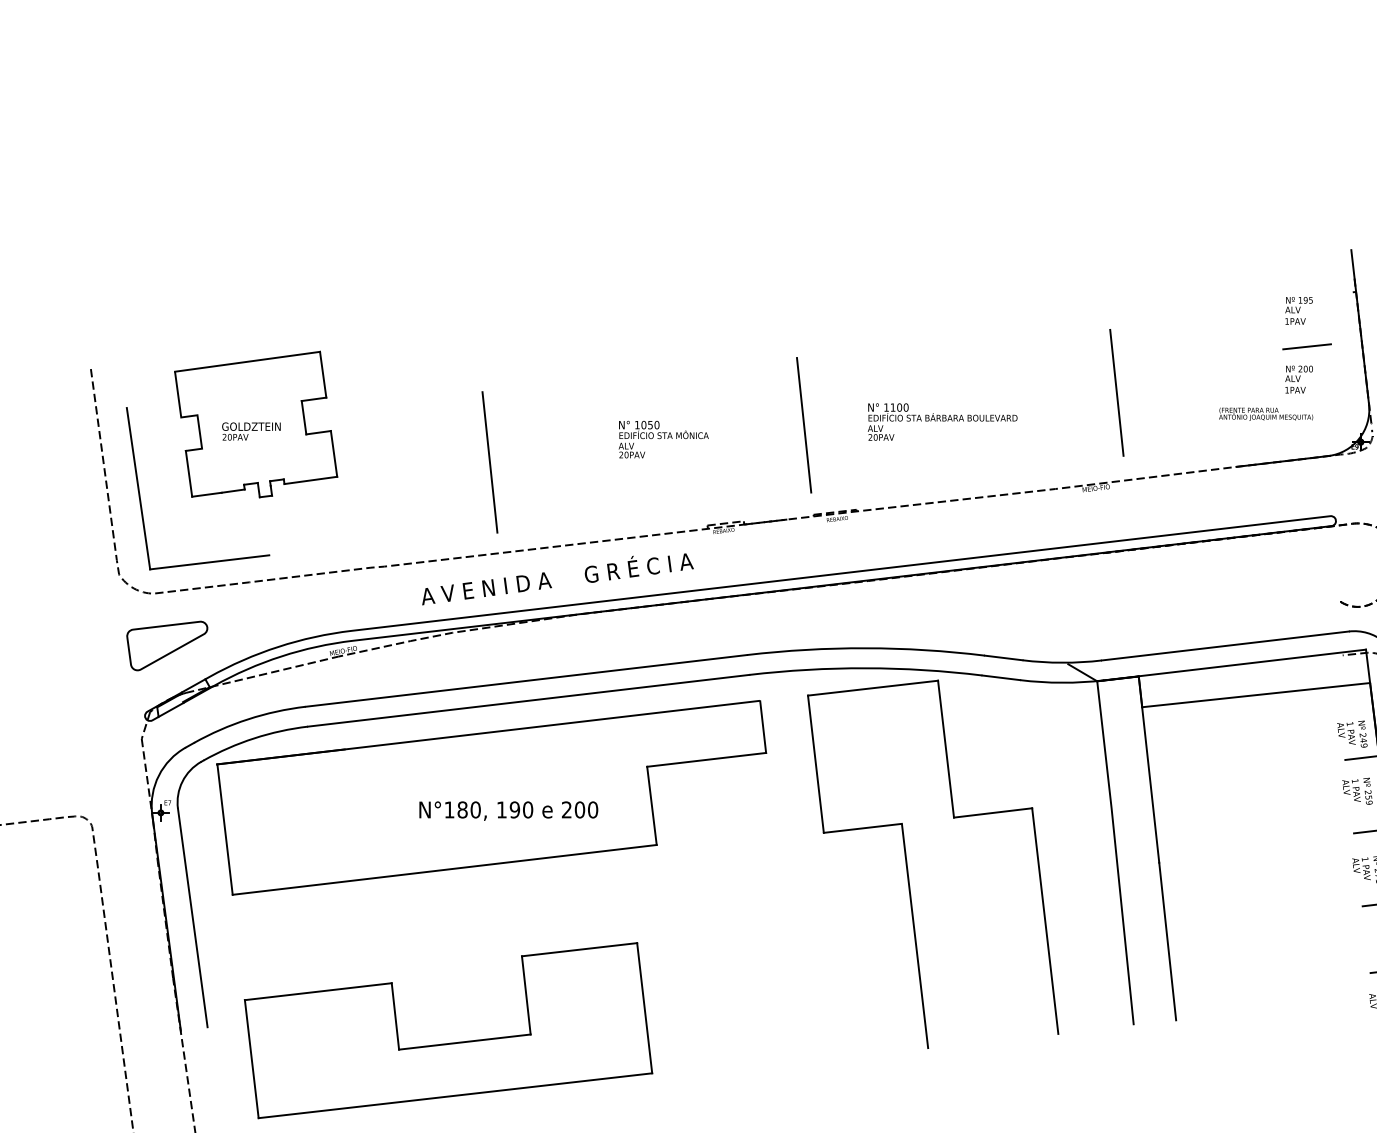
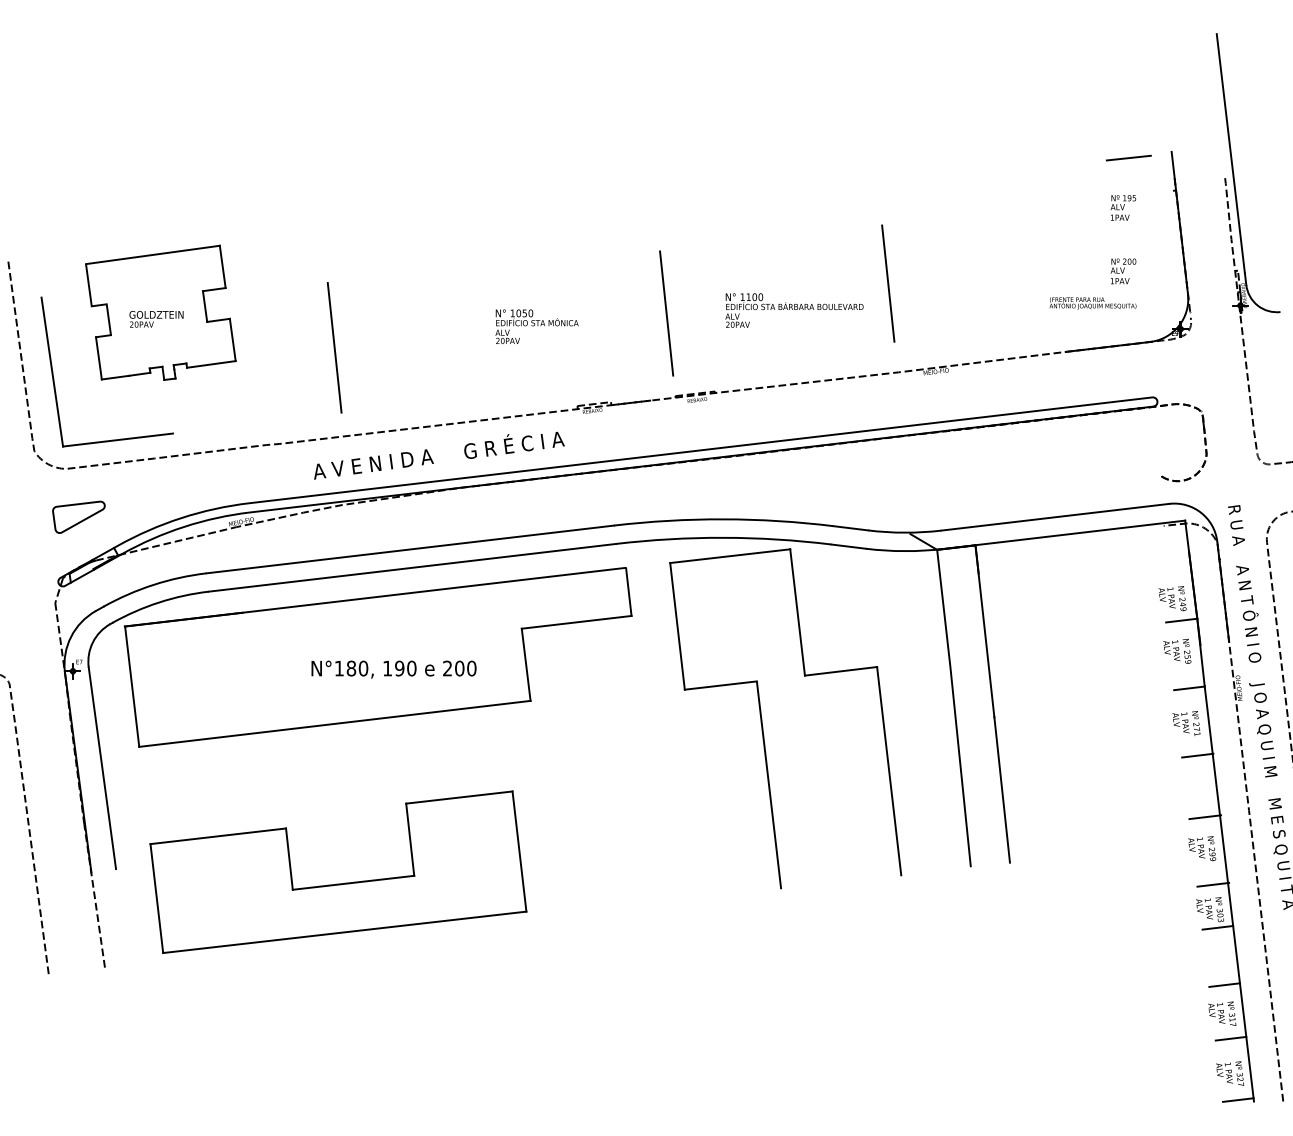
line: (1306, 346) -> (1128, 157), moved
line: (1117, 392) -> (888, 283), moved
line: (489, 462) -> (334, 347), moved
part: (166, 646) -> (78, 517), size x0.7
line: (1255, 695) -> (1083, 562), removed

